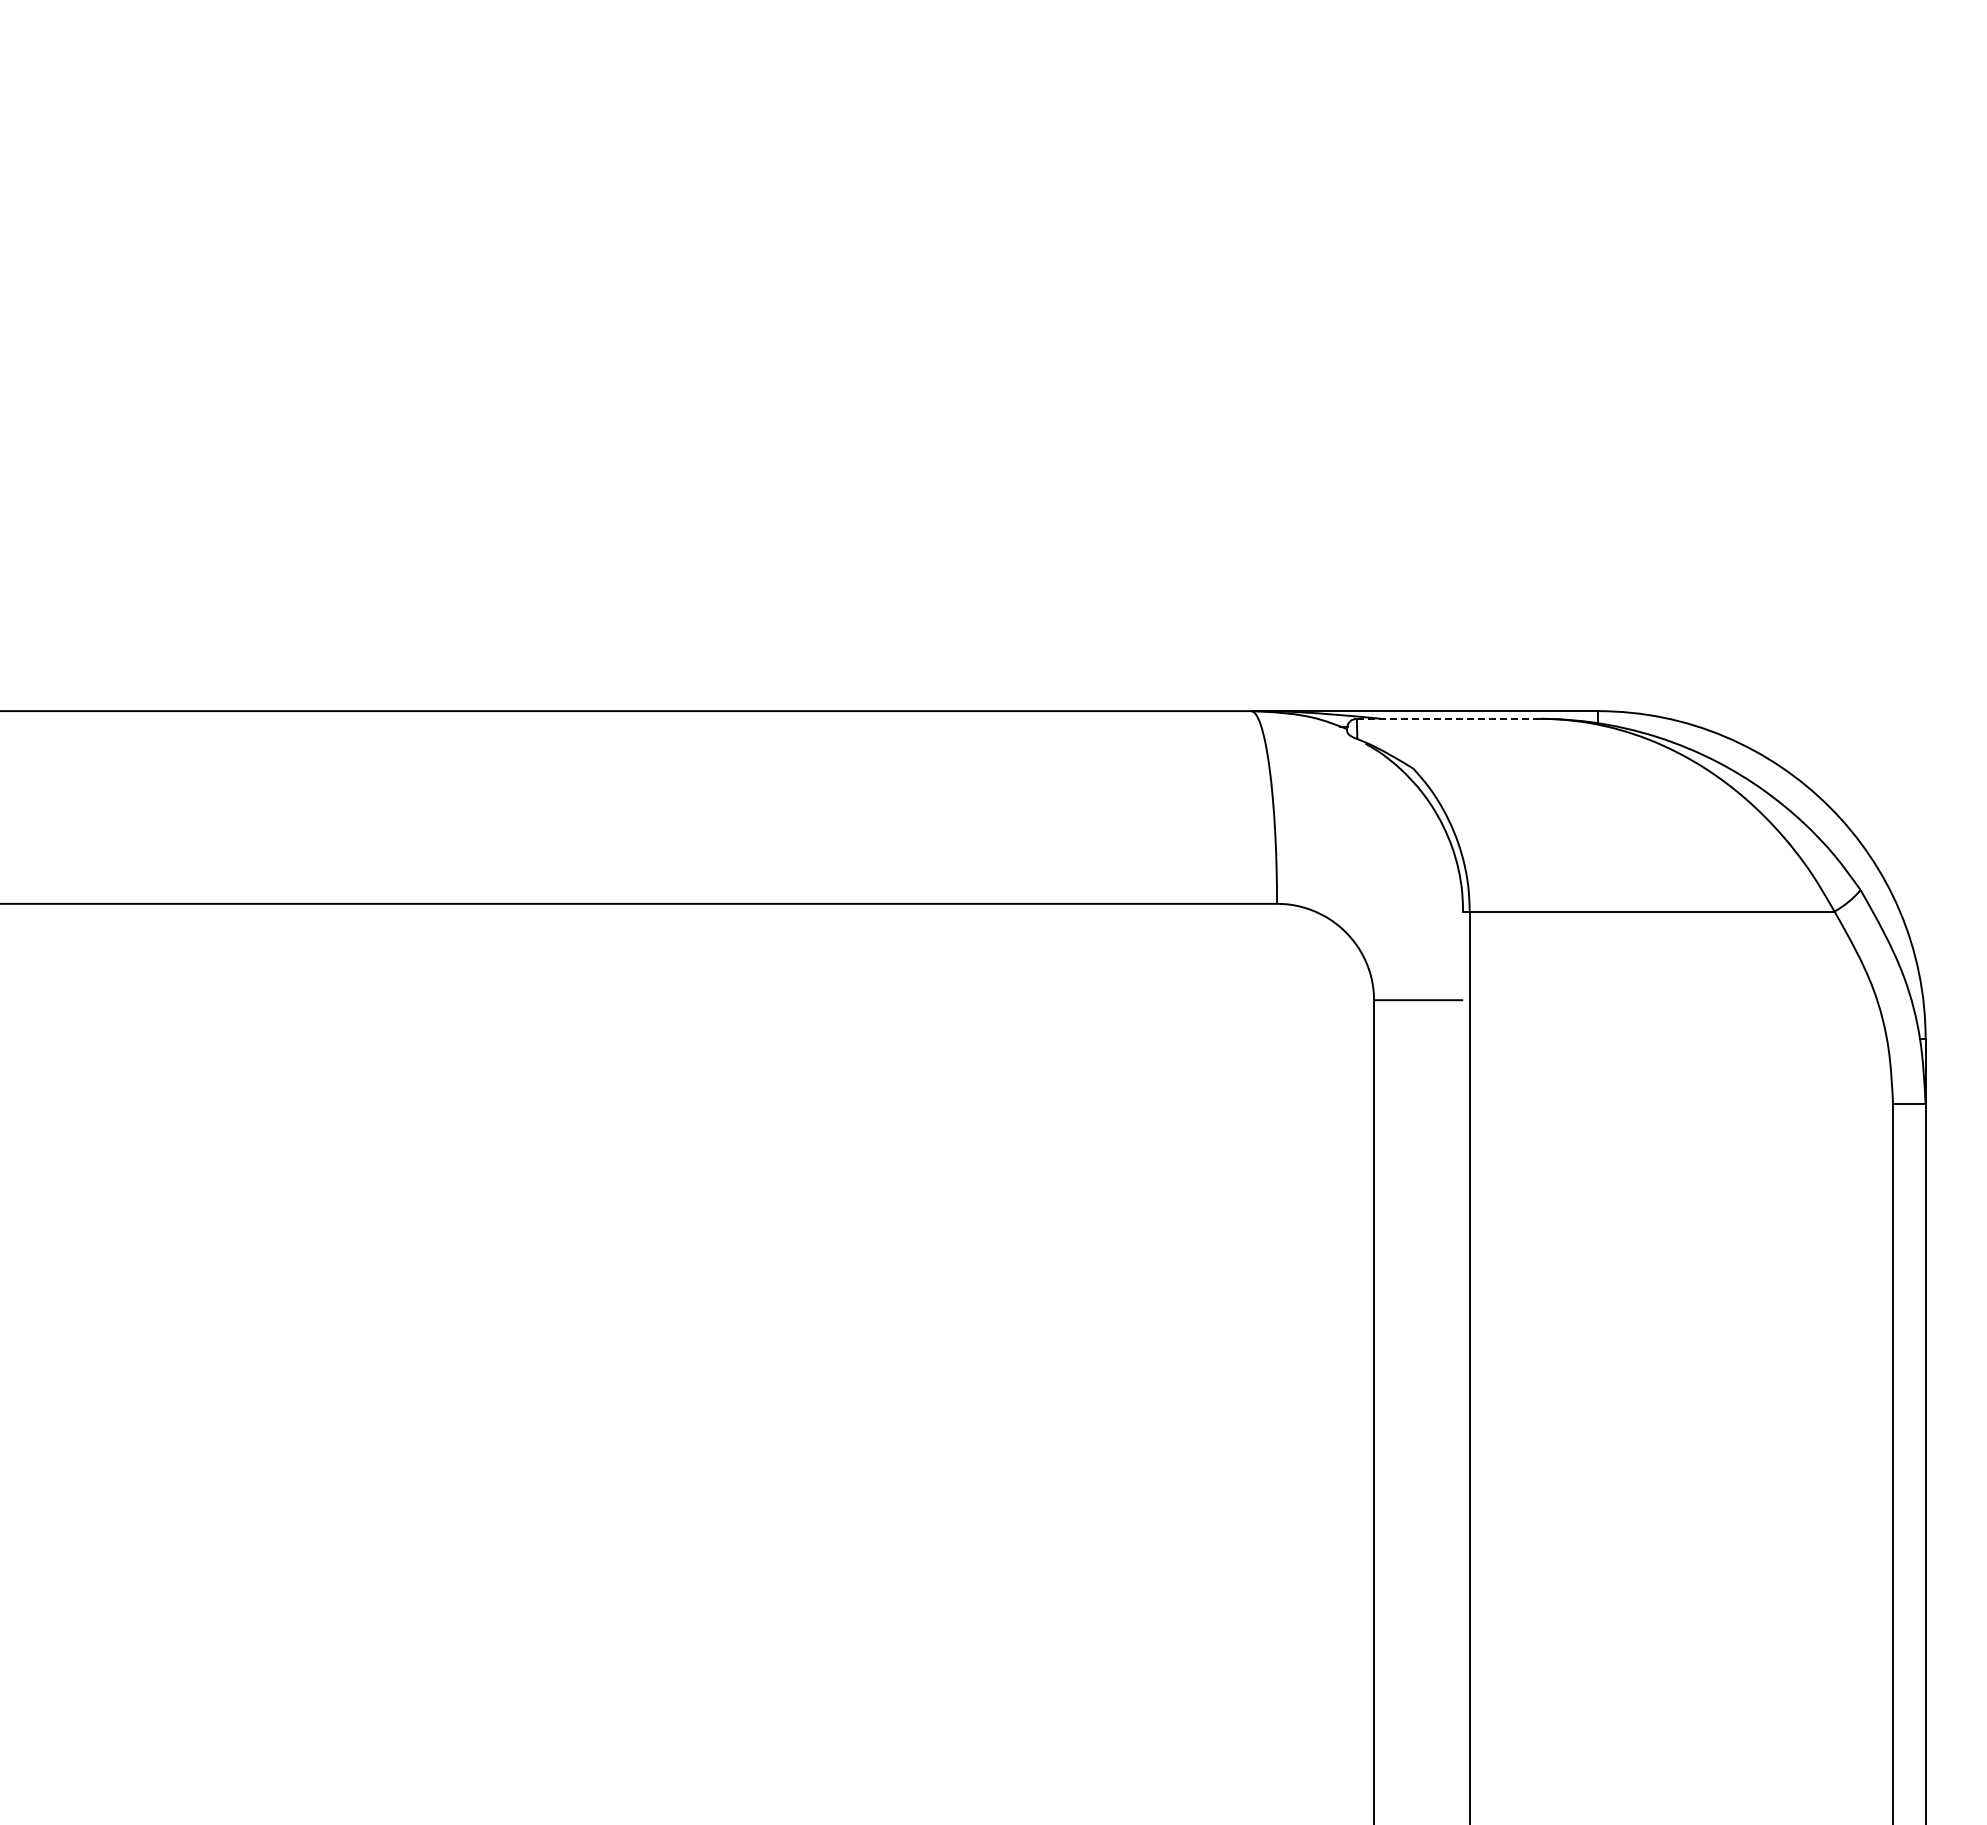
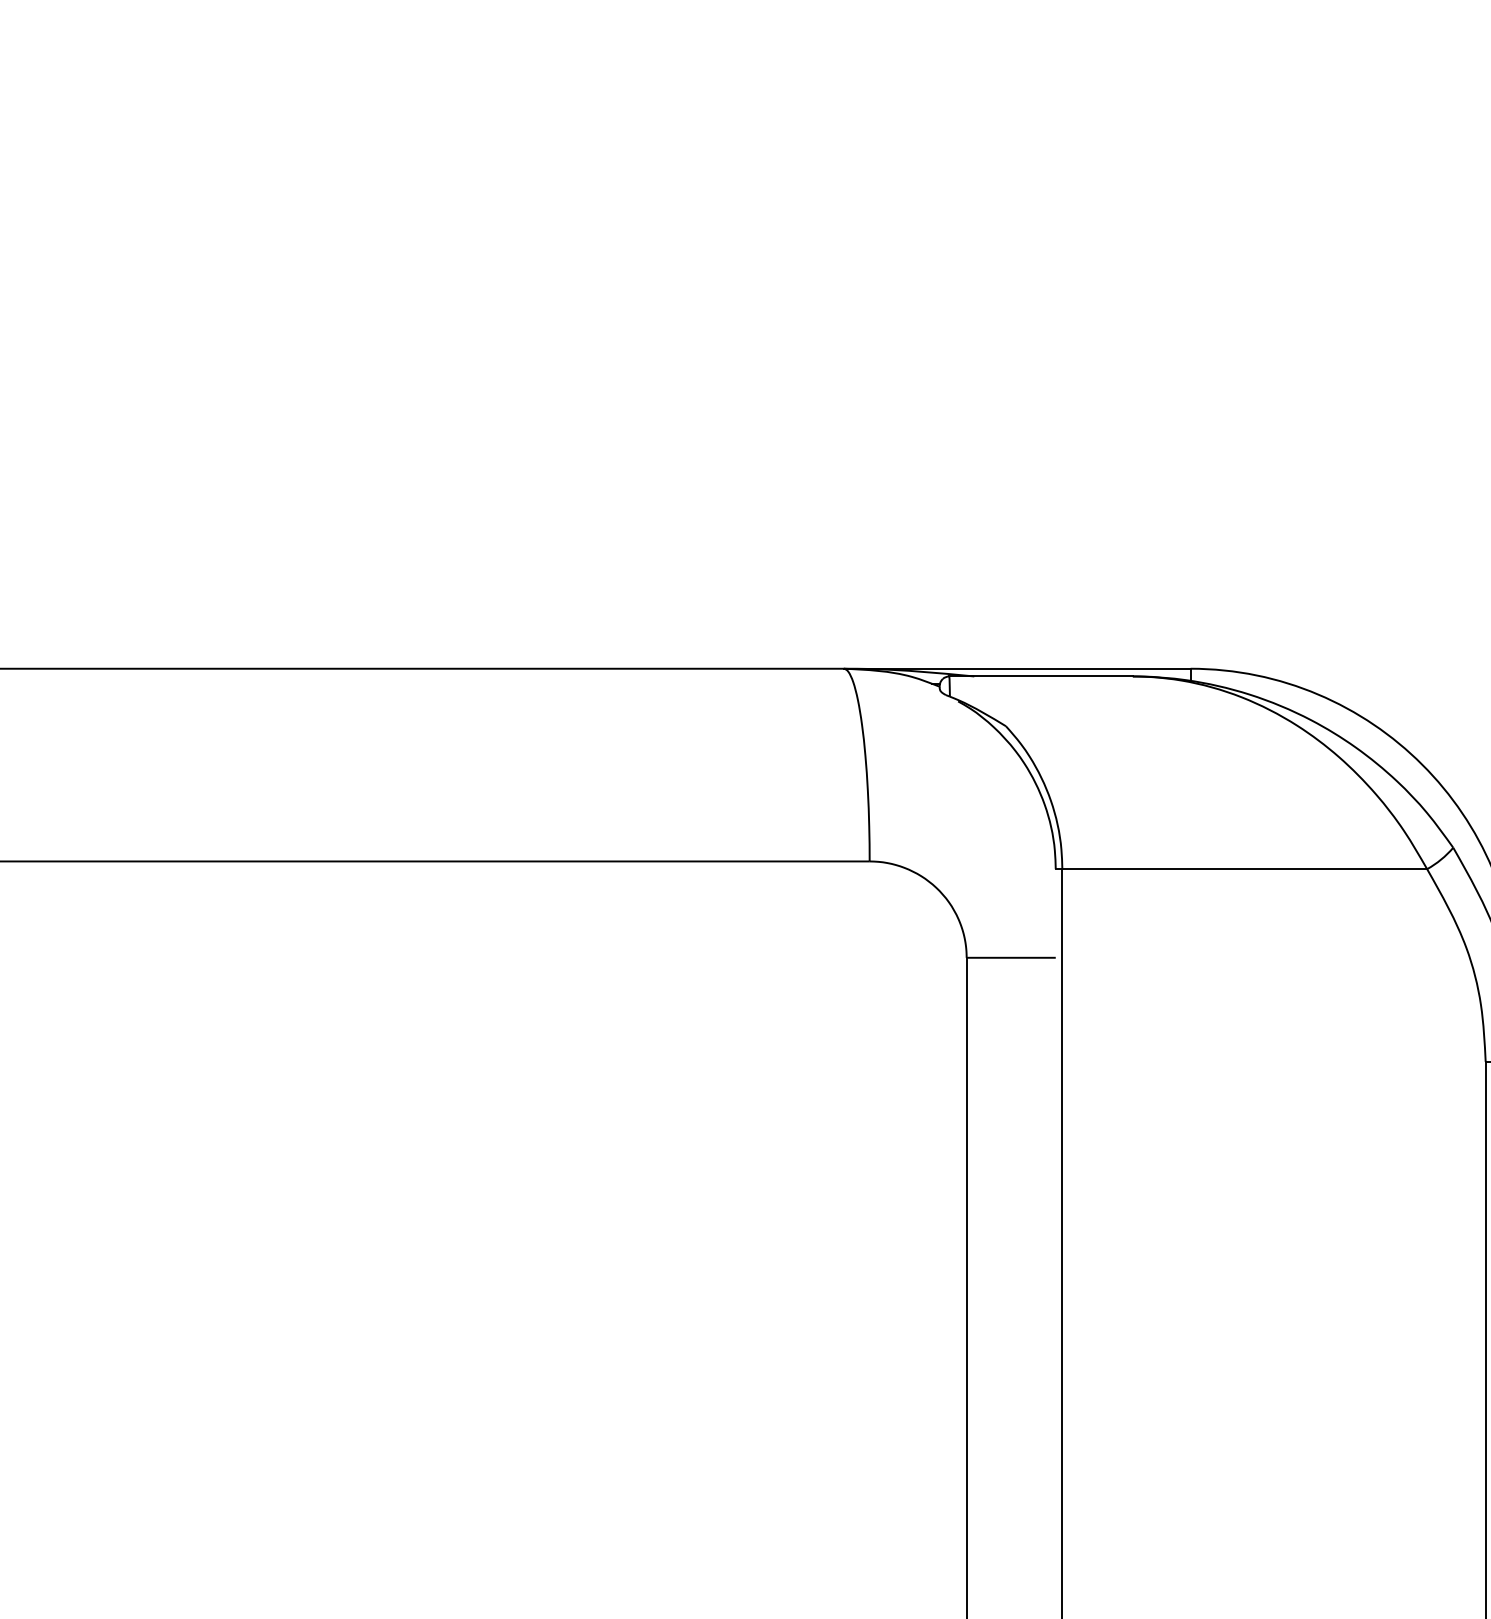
line: (1448, 718) -> (1041, 676), dashed -> solid

